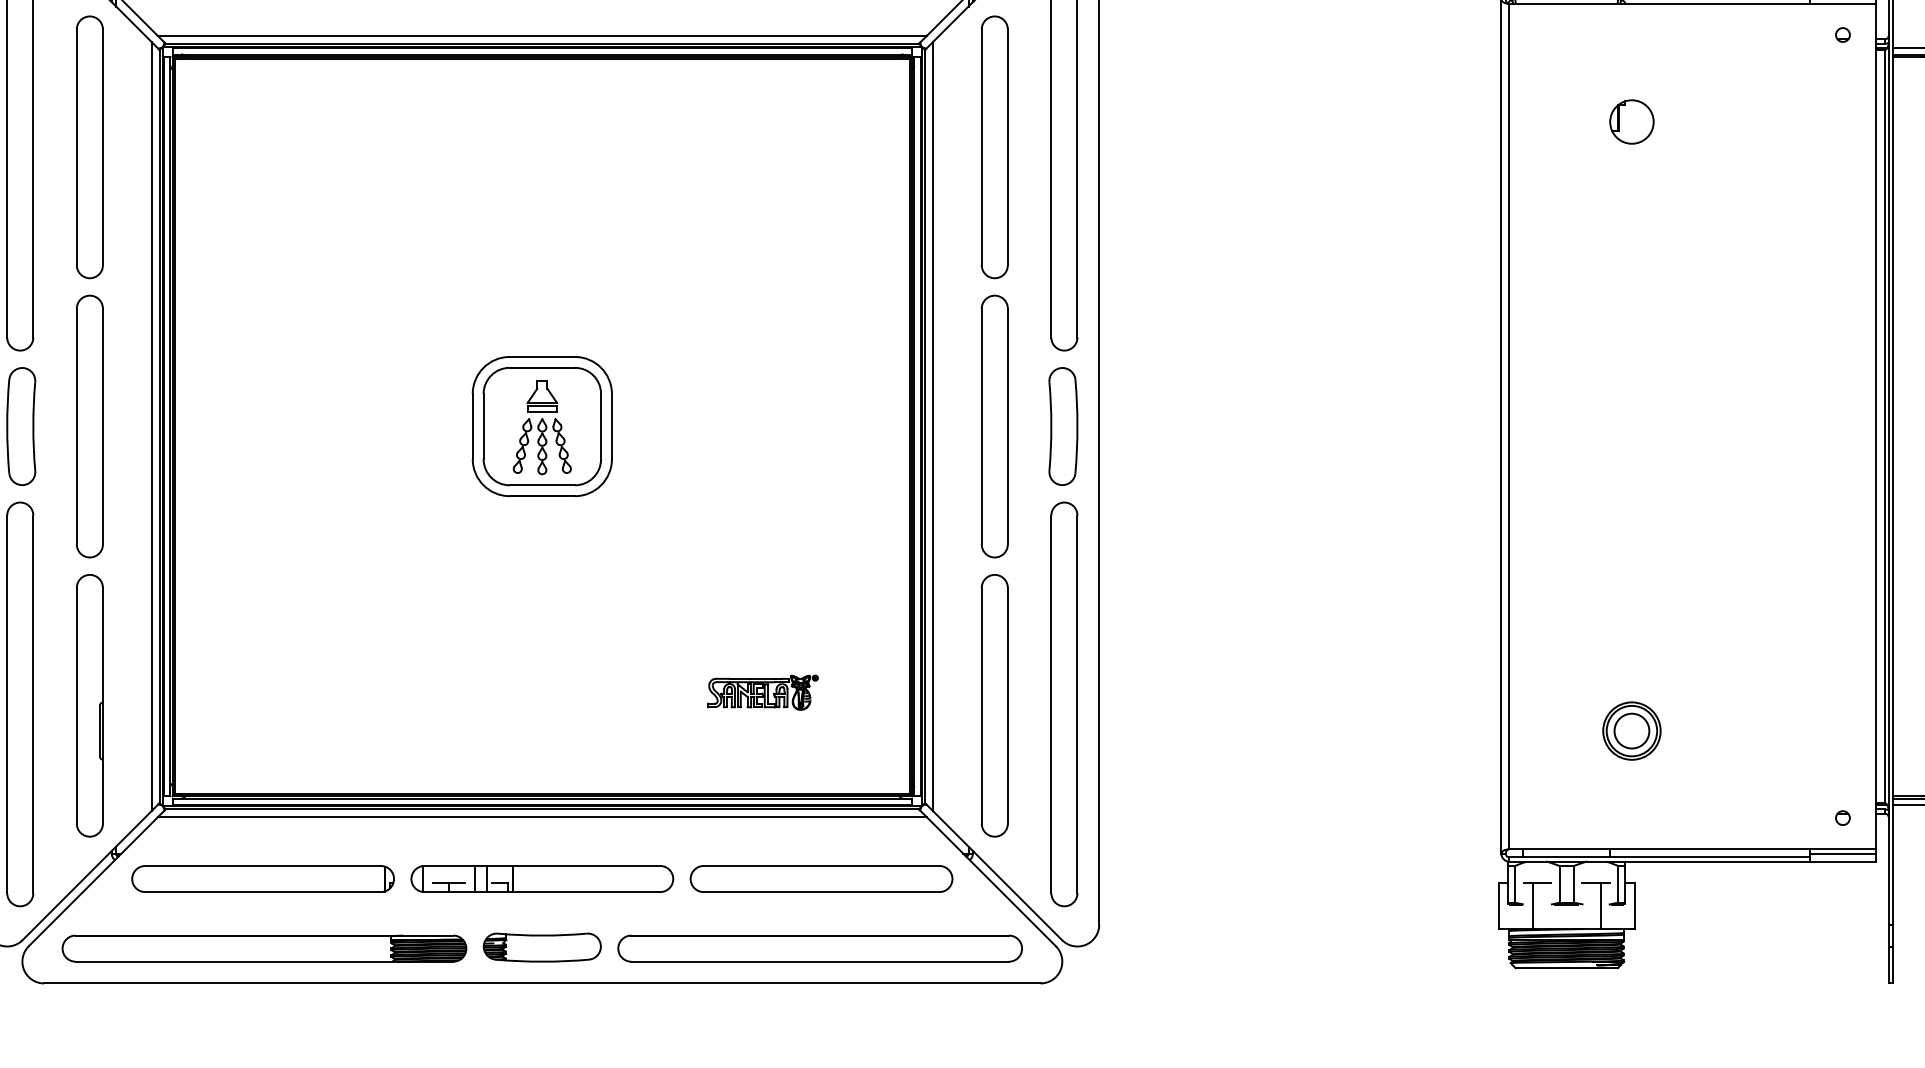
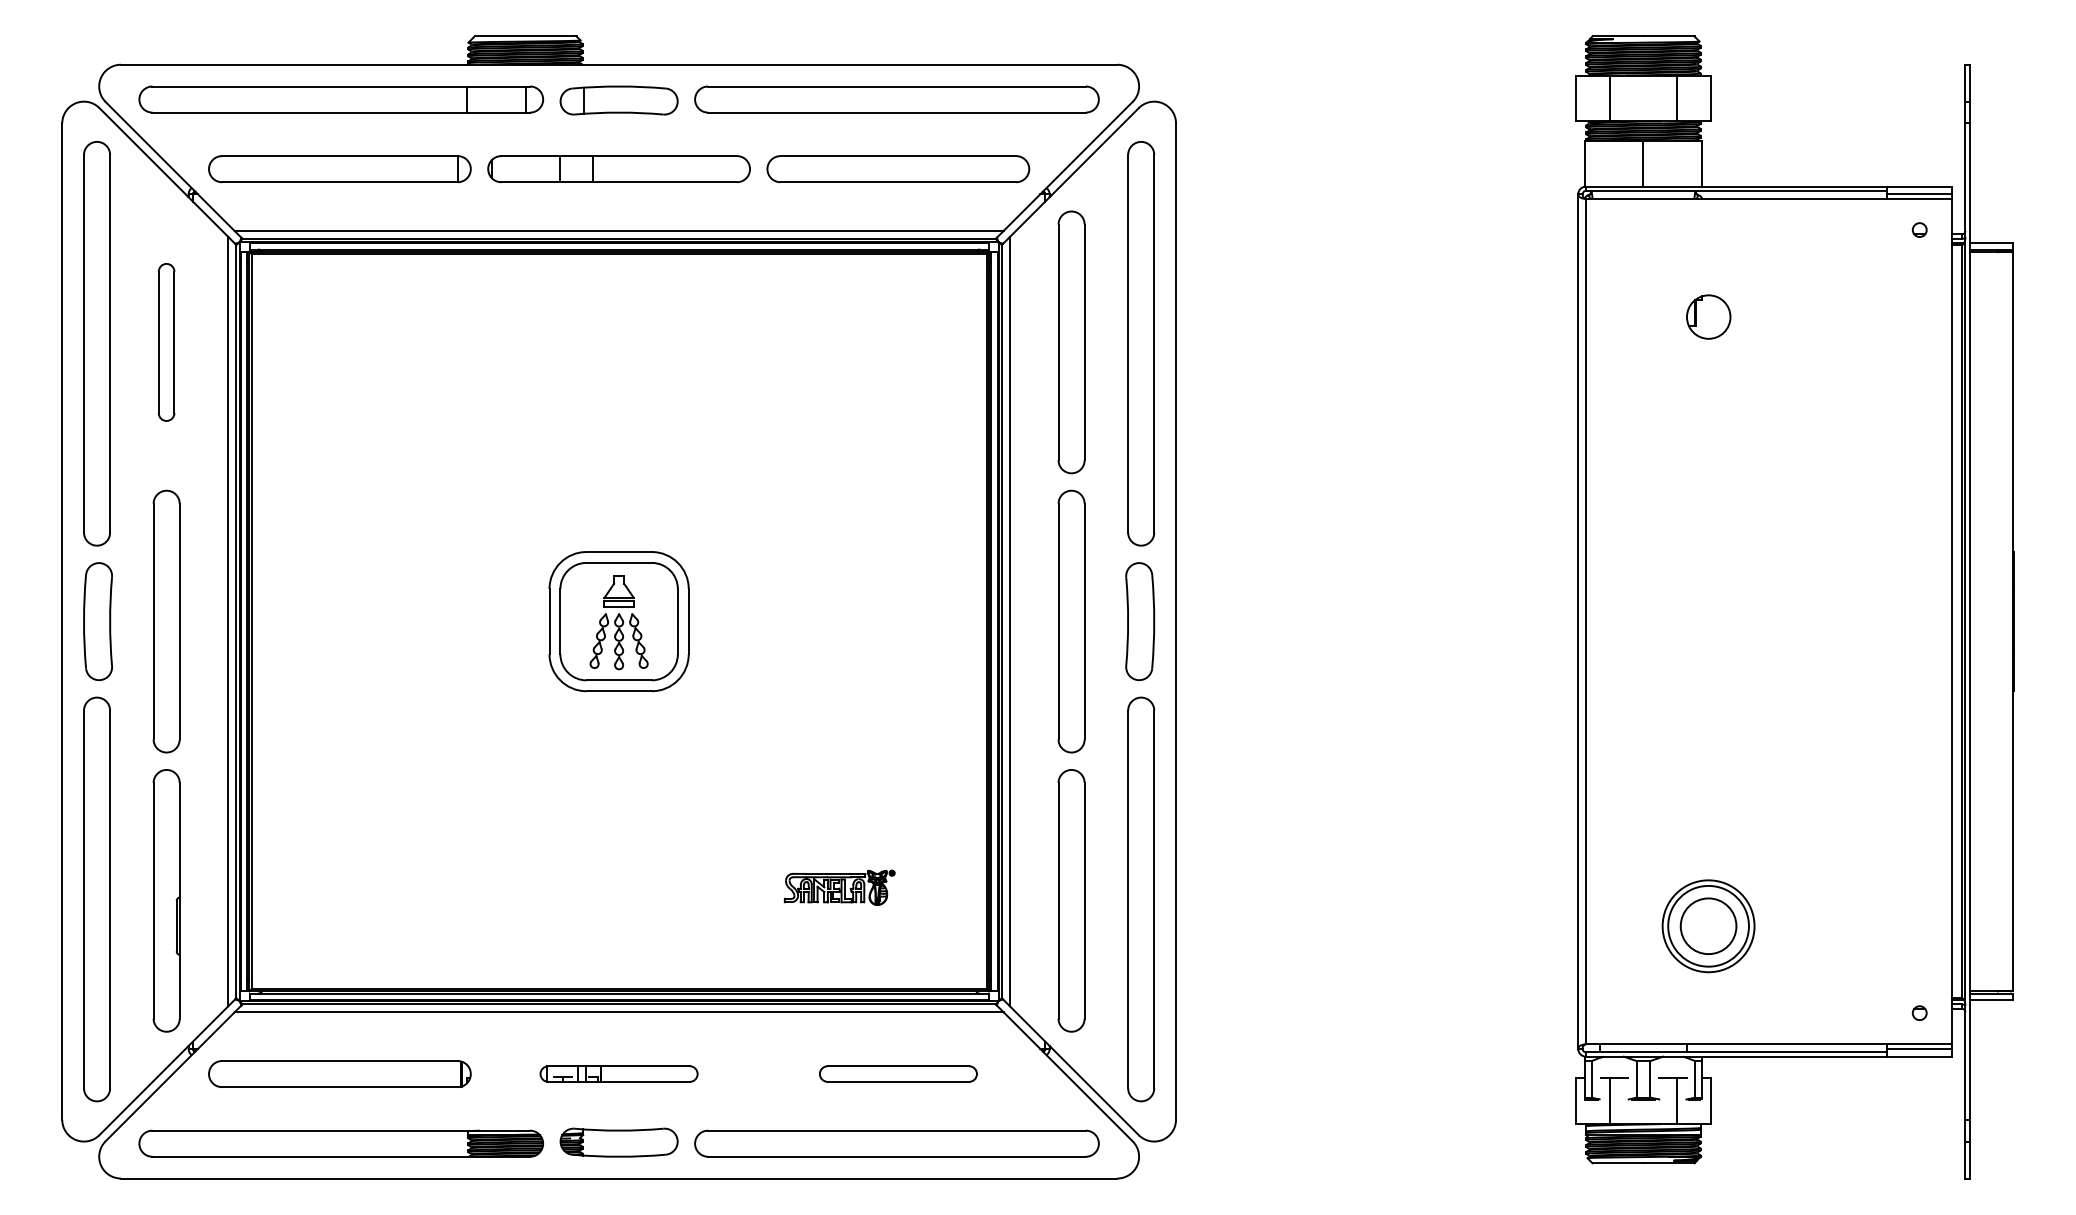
part: (89, 147) -> (166, 342), size x0.6
part: (1631, 730) -> (1708, 925), size x1.6
part: (541, 878) -> (618, 1073), size x0.6
part: (821, 878) -> (898, 1073), size x0.6

